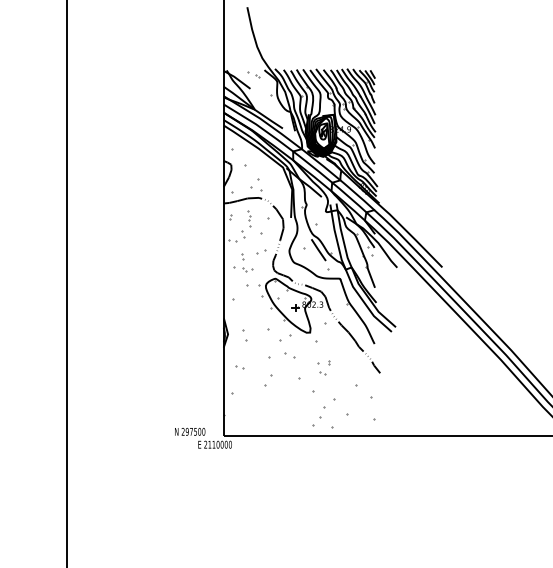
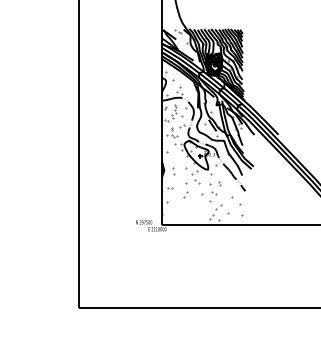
part: (324, 368) -> (215, 188), size x1.67

